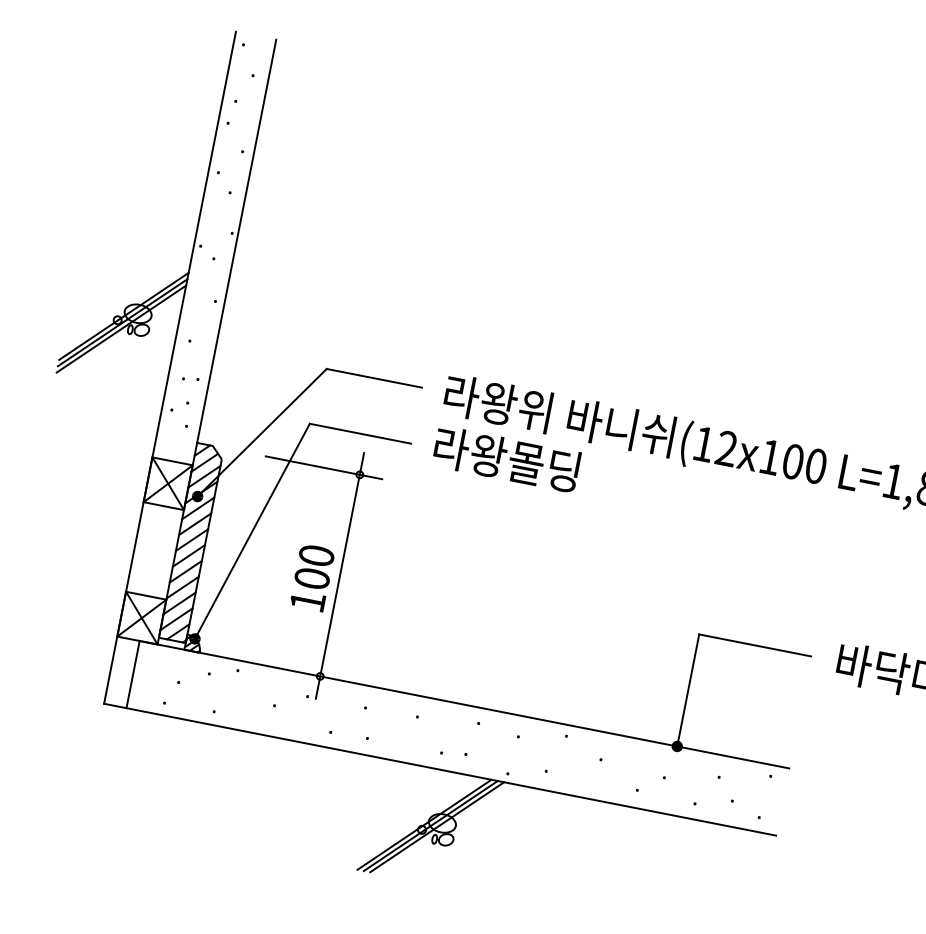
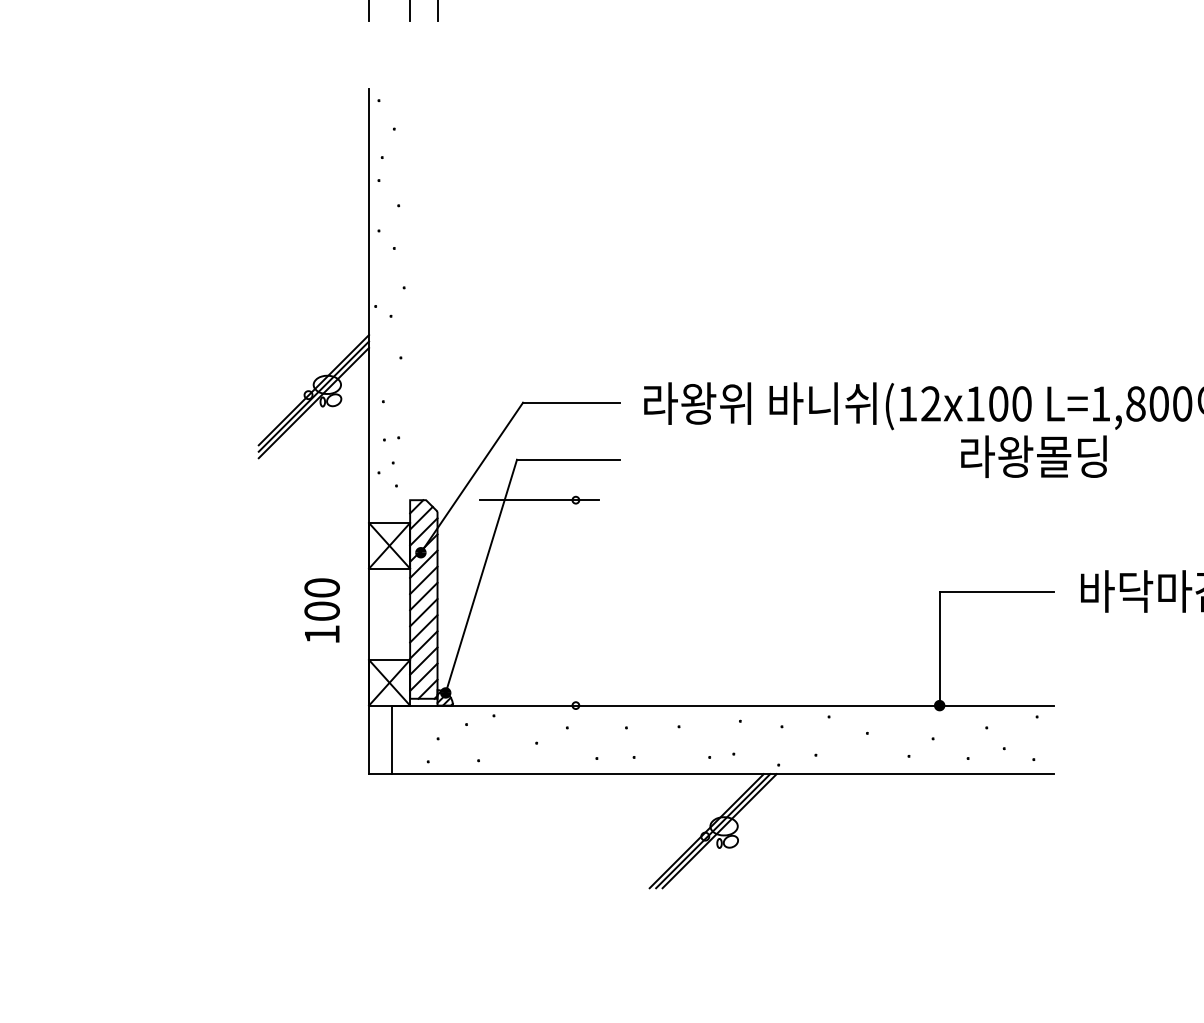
line: (237, 241) -> (410, 294), removed
text: (506, 459) -> (1033, 456), moved
line: (339, 576) -> (575, 603), removed
text: (311, 577) -> (321, 610), moved

